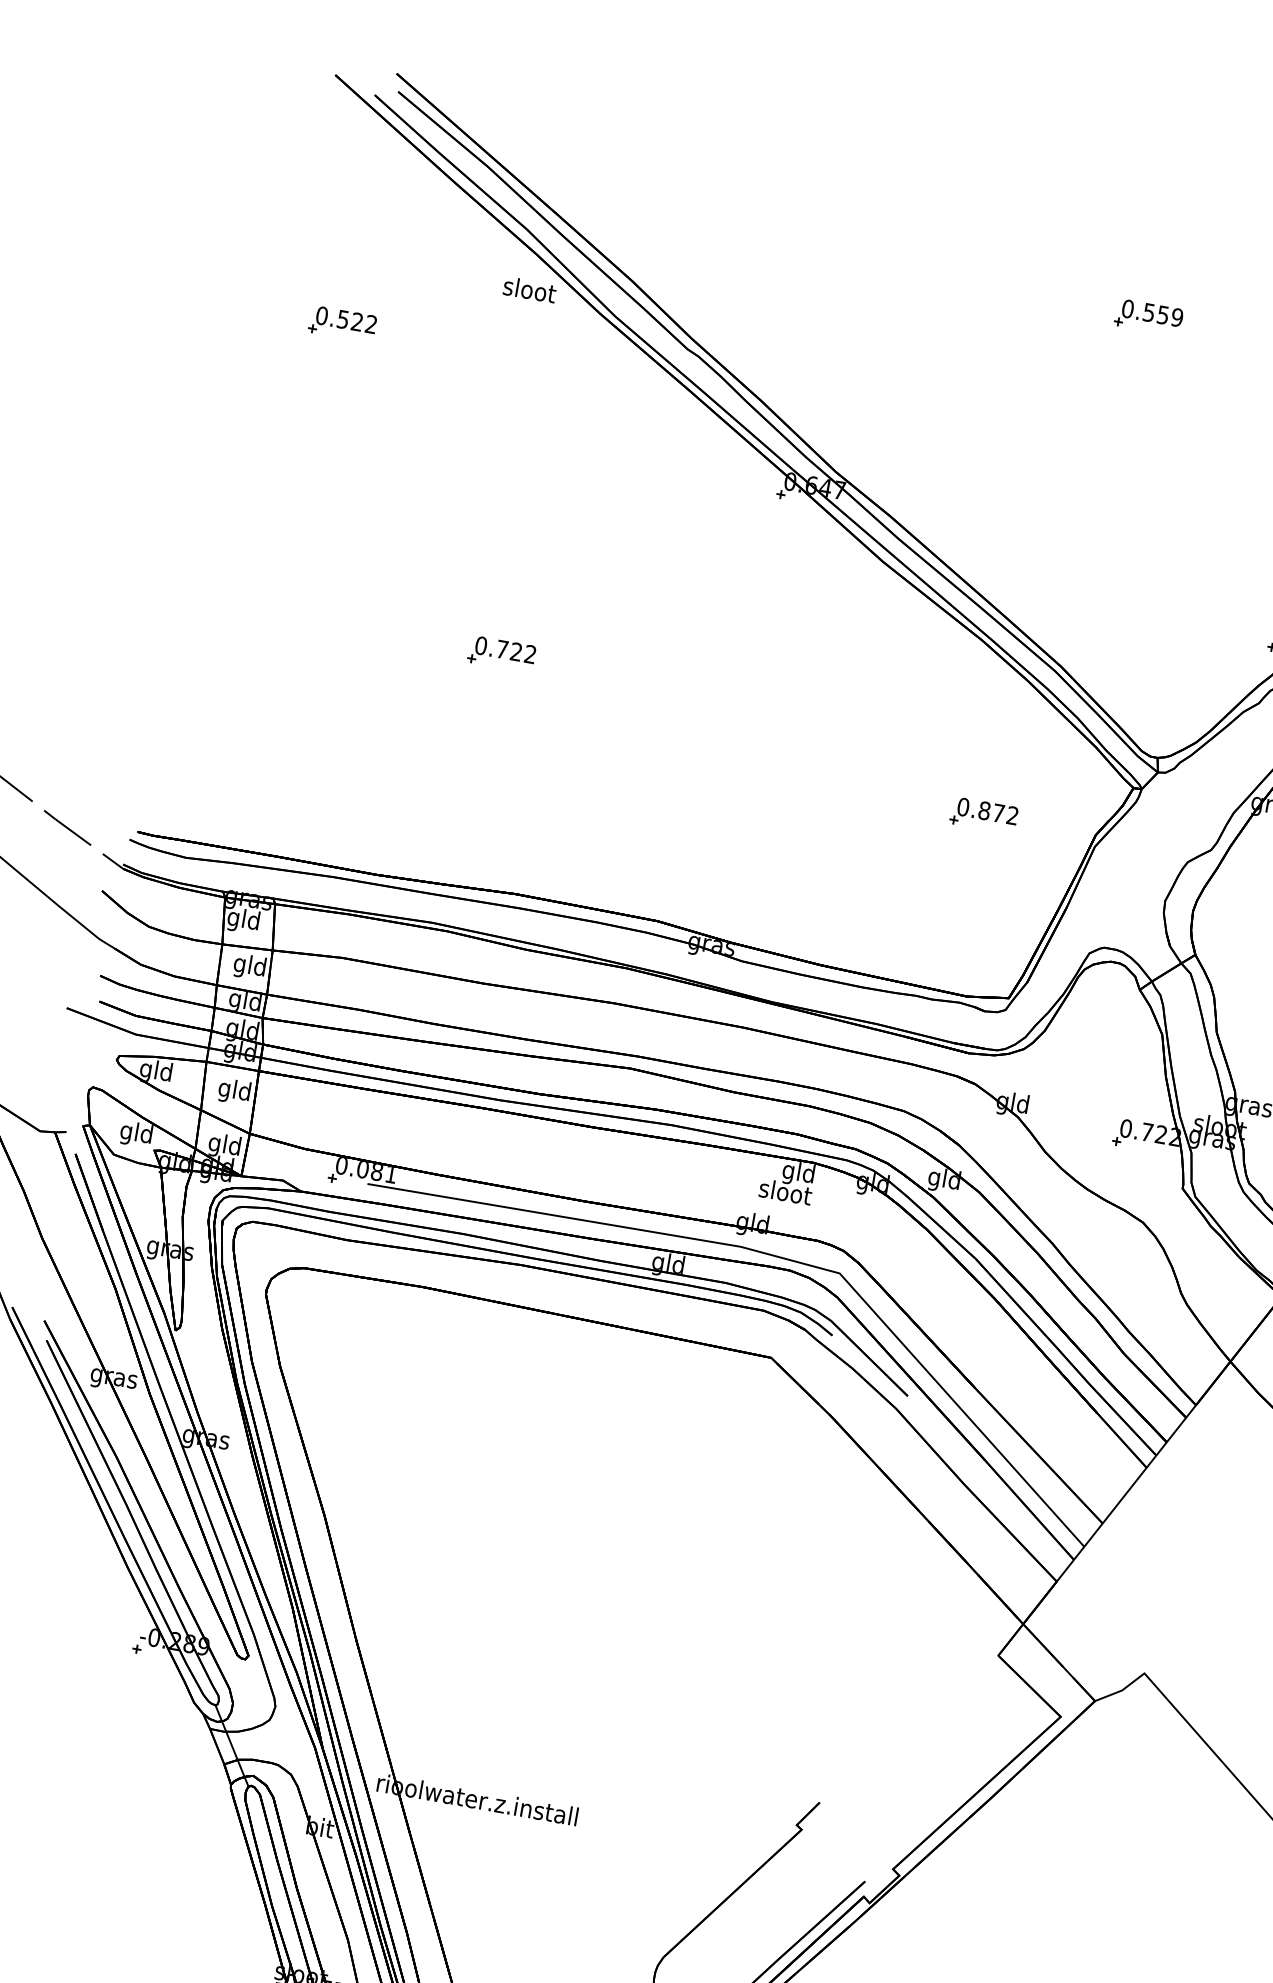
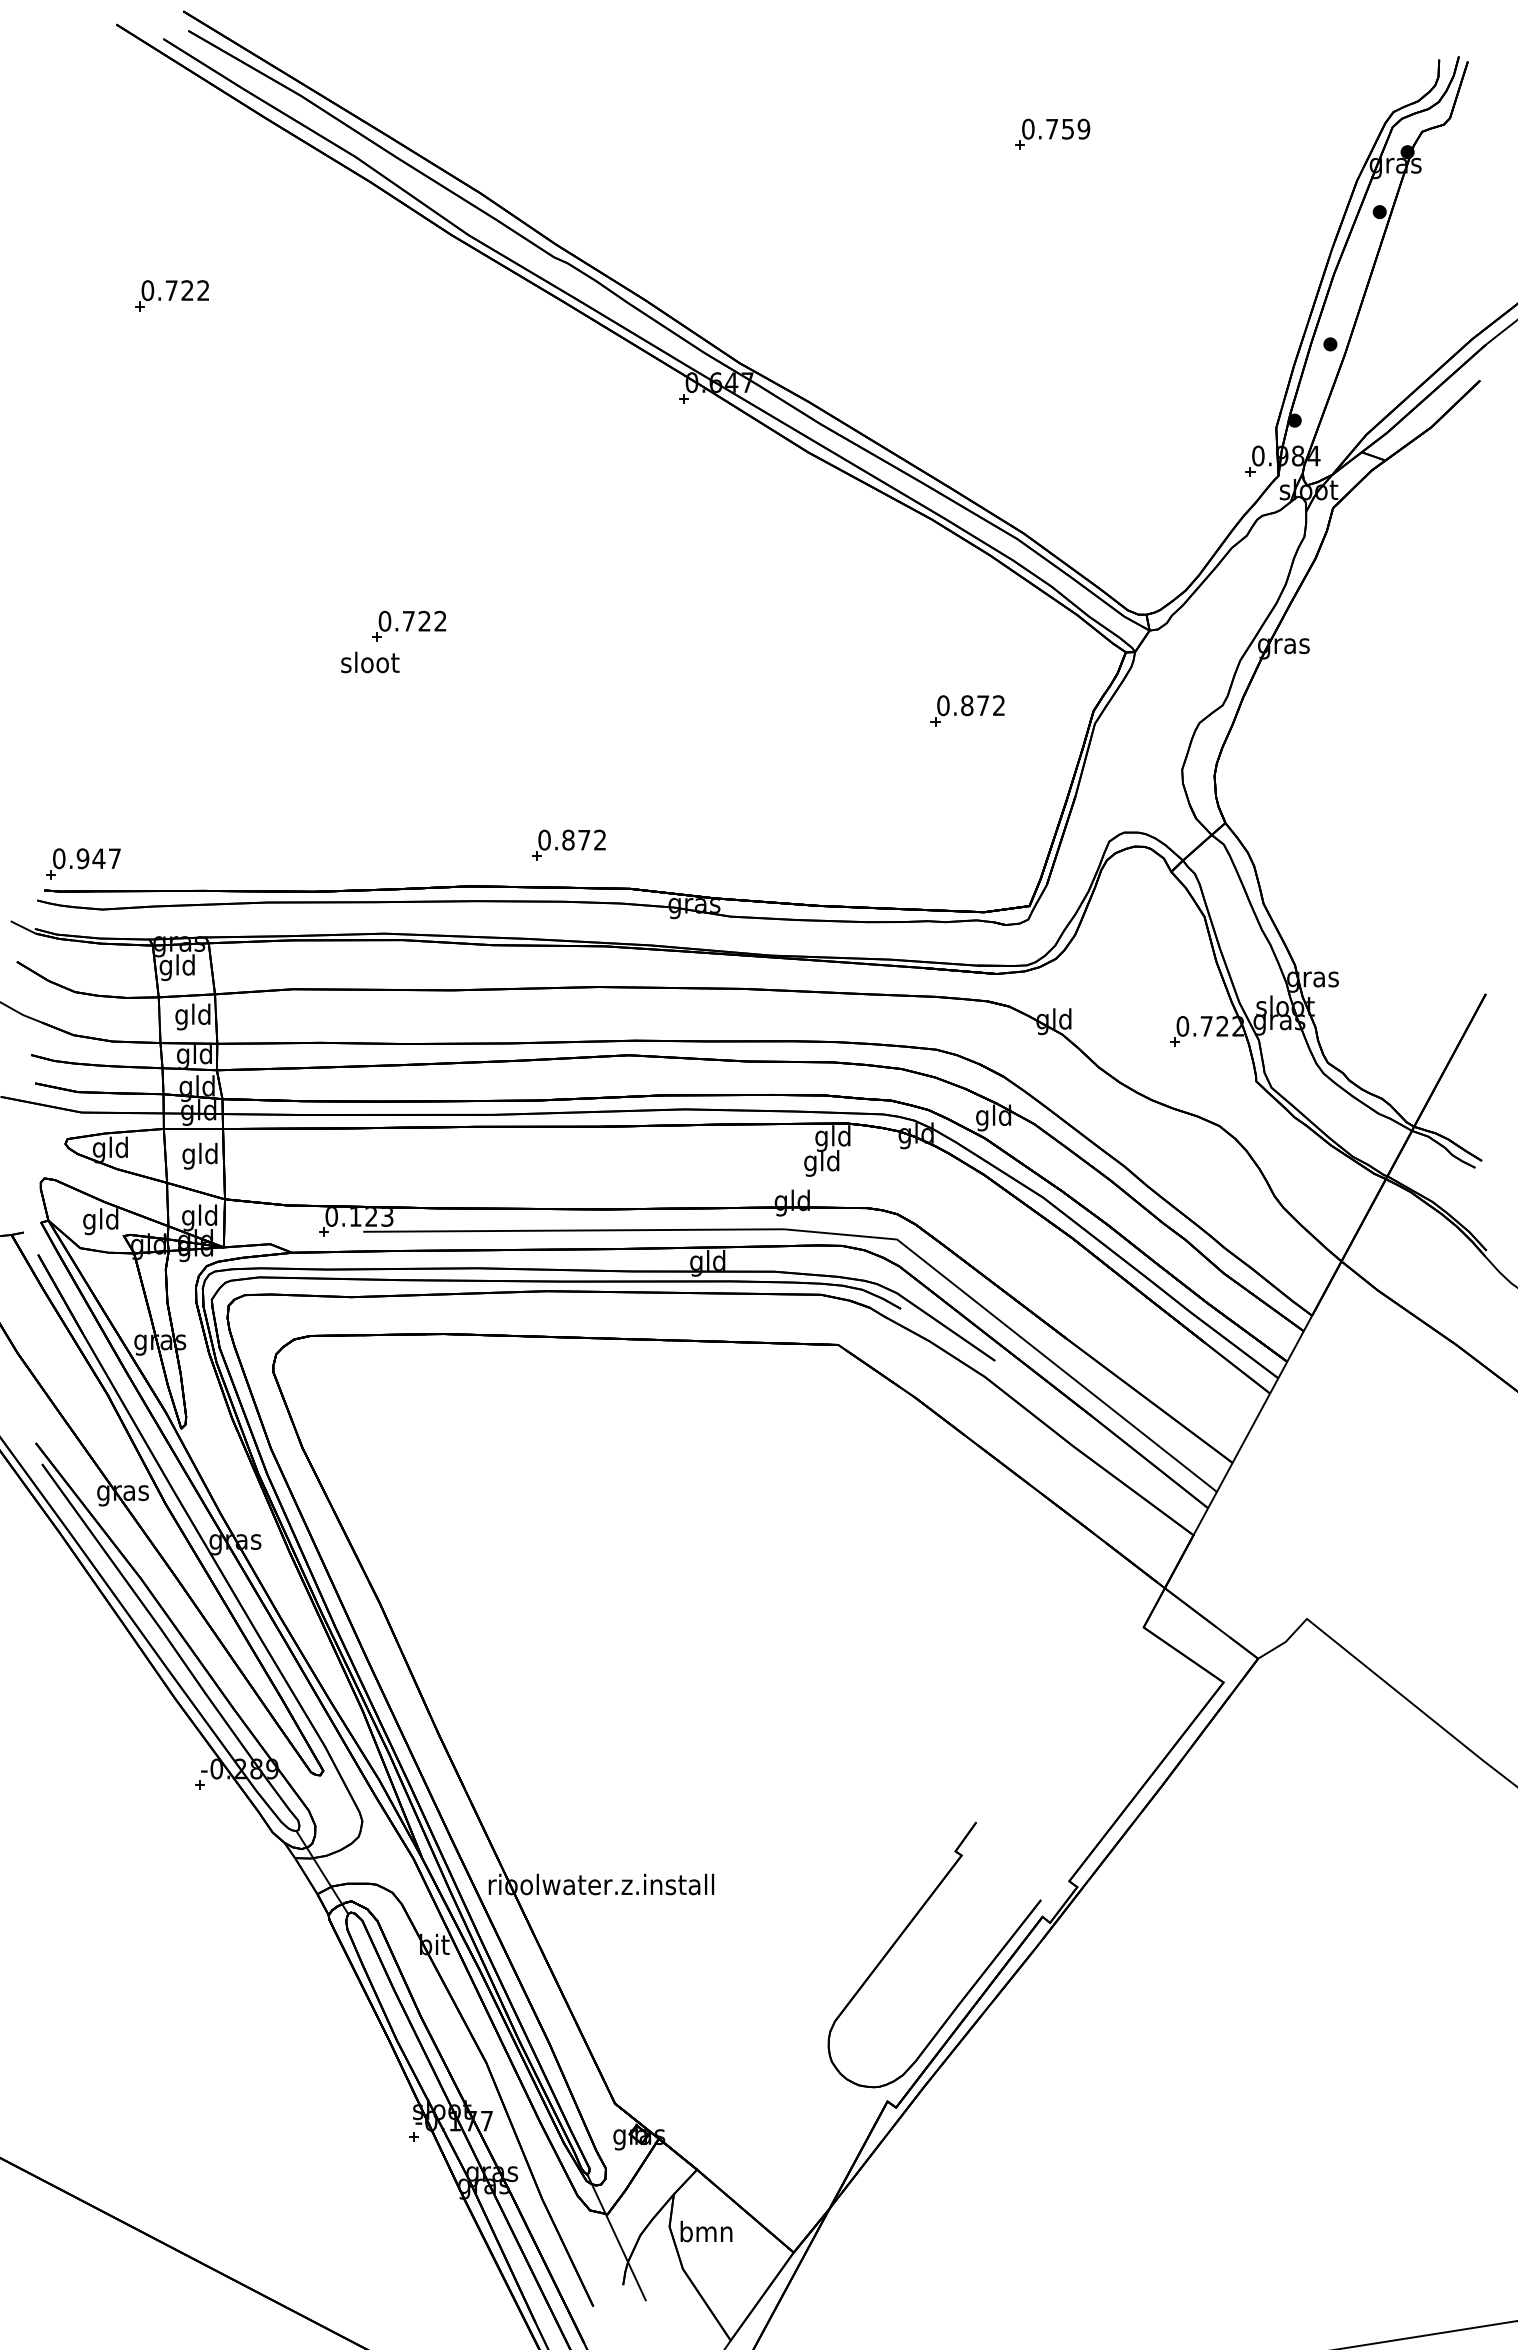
text: (530, 289) -> (370, 662), moved
text: (1148, 312) -> (1051, 129), 0.559 -> 0.759
text: (343, 319) -> (171, 290), 0.522 -> 0.722
part: (176, 814) -> (83, 863), added
part: (609, 872) -> (568, 844), added
text: (376, 1172) -> (371, 1217), 0.081 -> 0.123
text: (785, 1194) -> (822, 1163), sloot -> gld

